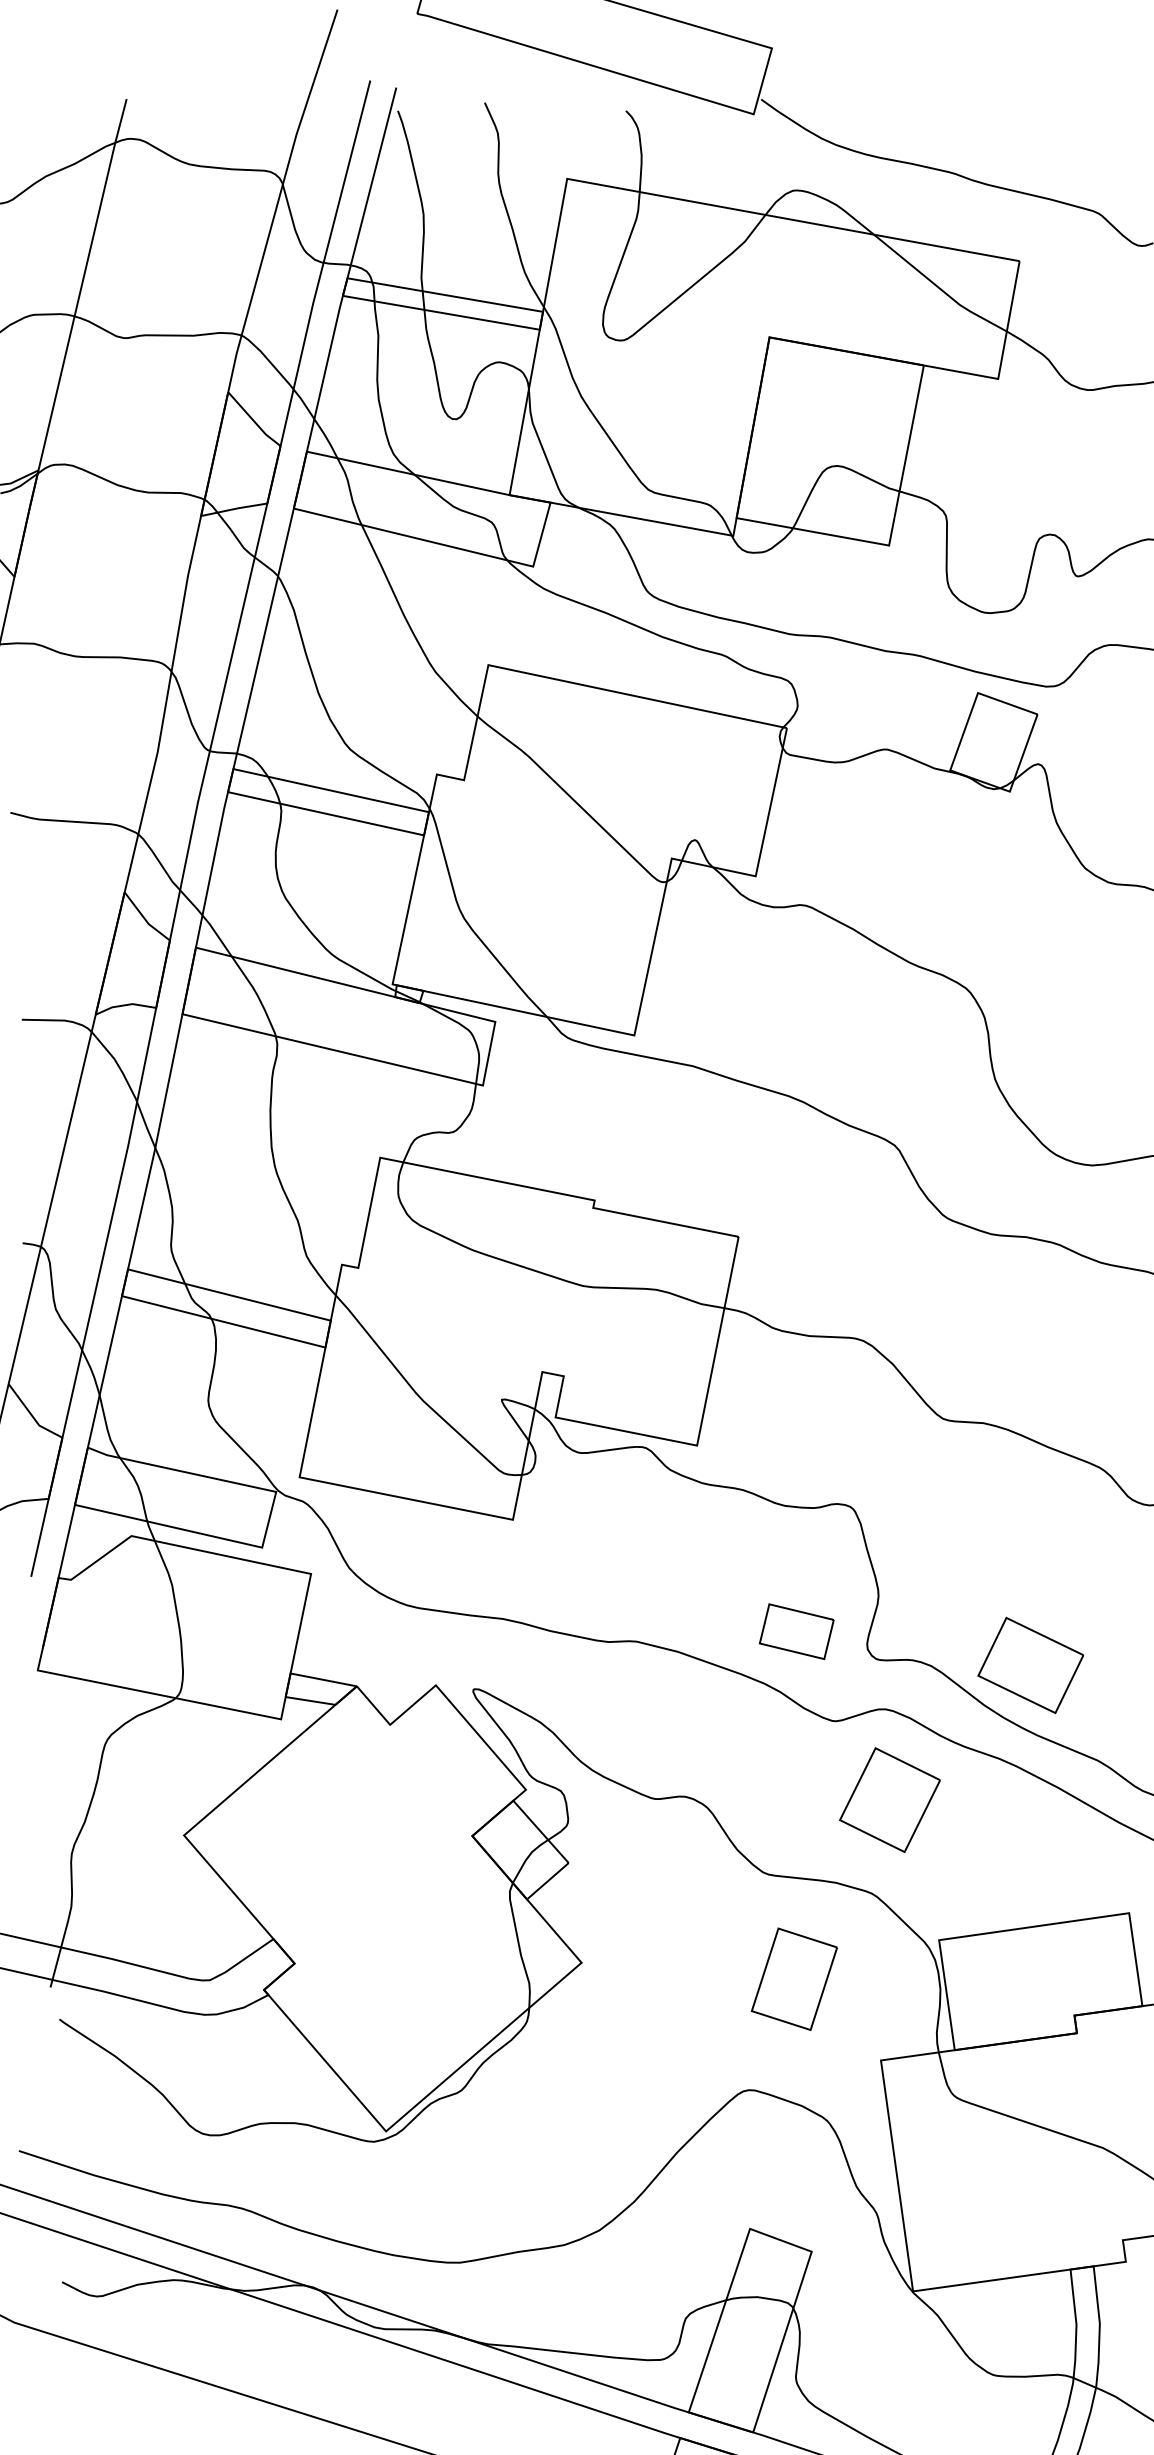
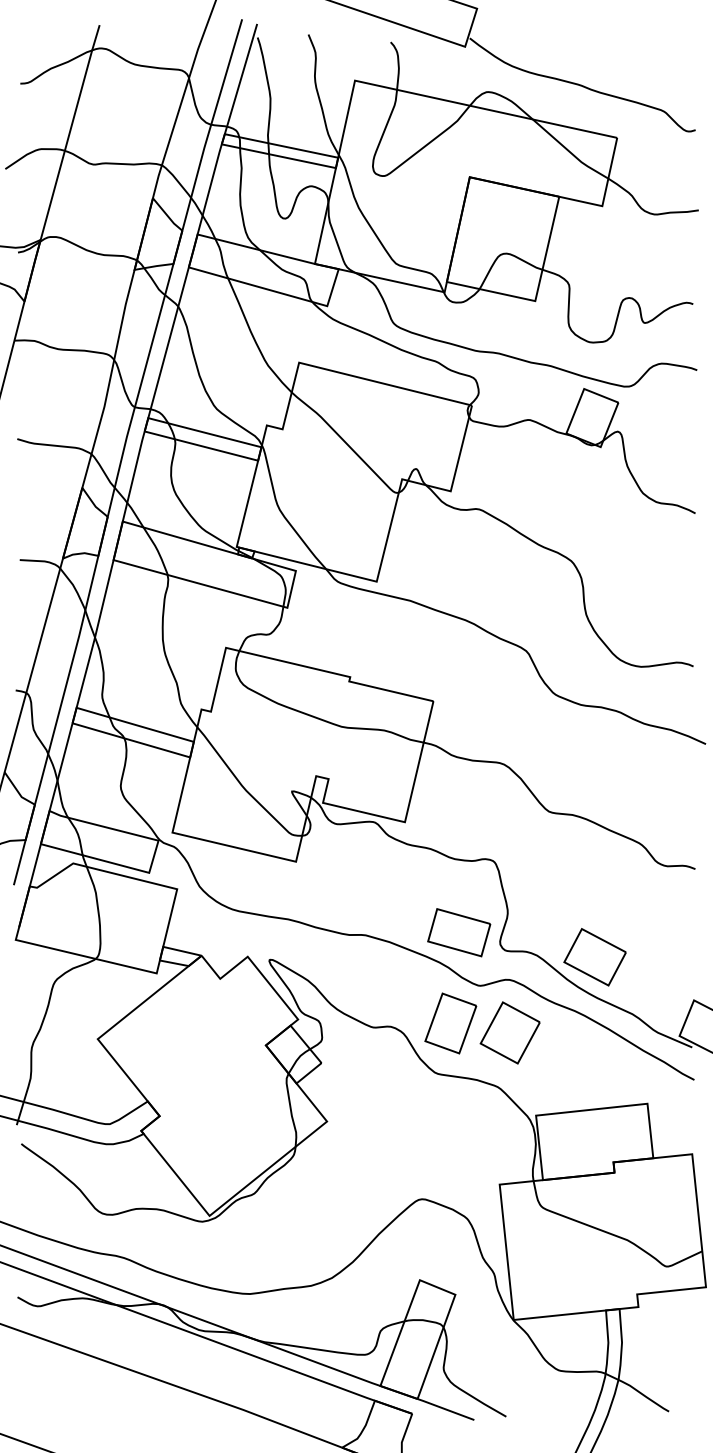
part: (797, 1631) -> (459, 932), size x1.43
part: (793, 1979) -> (450, 1023), moved

